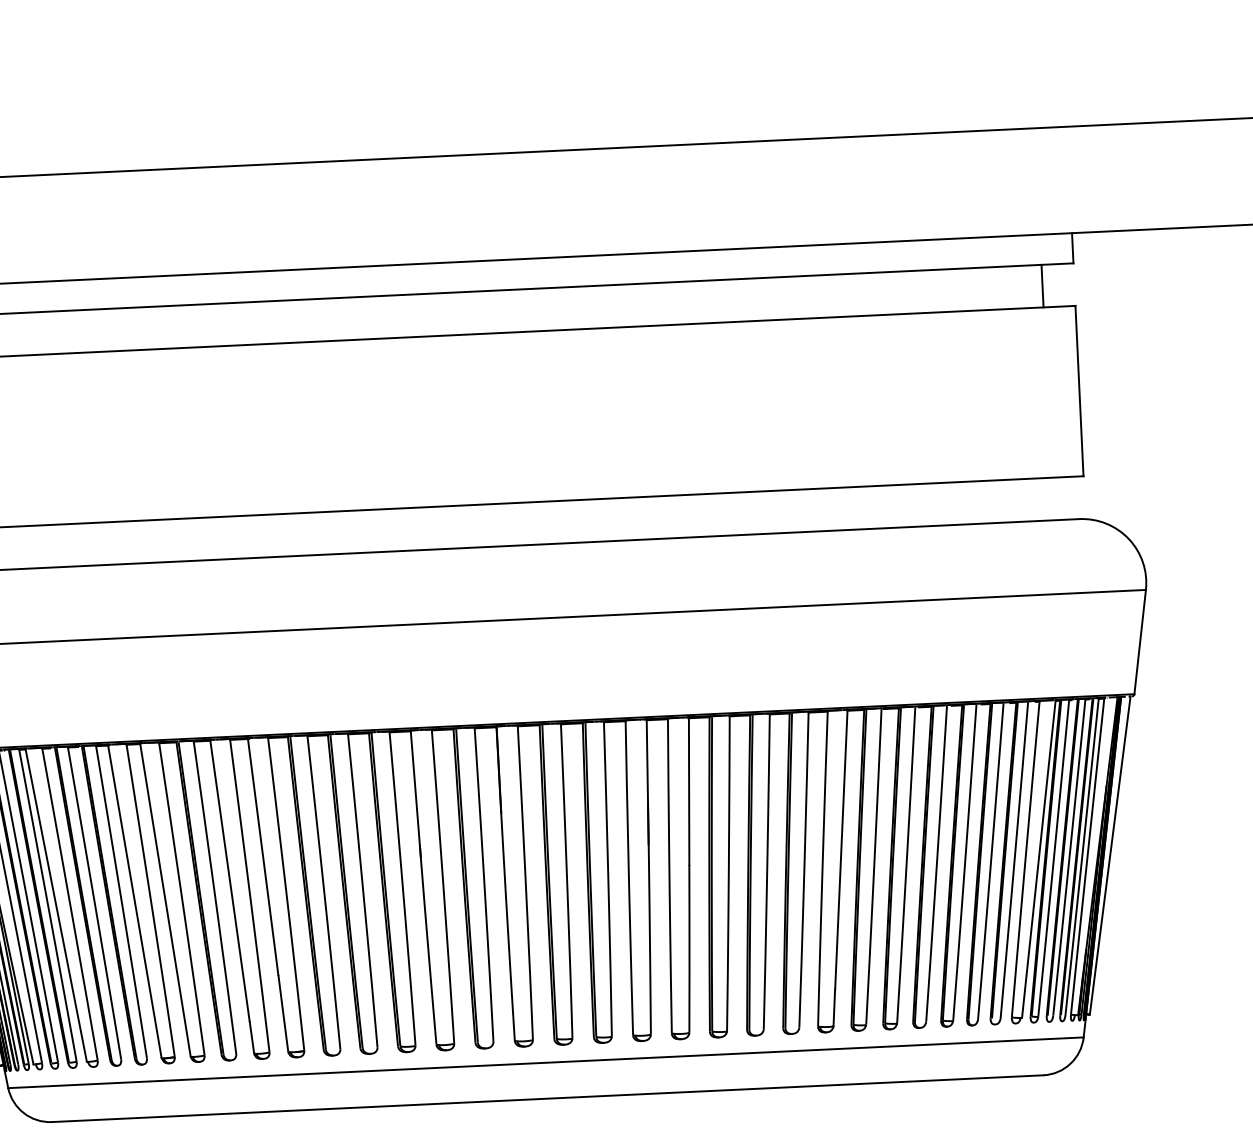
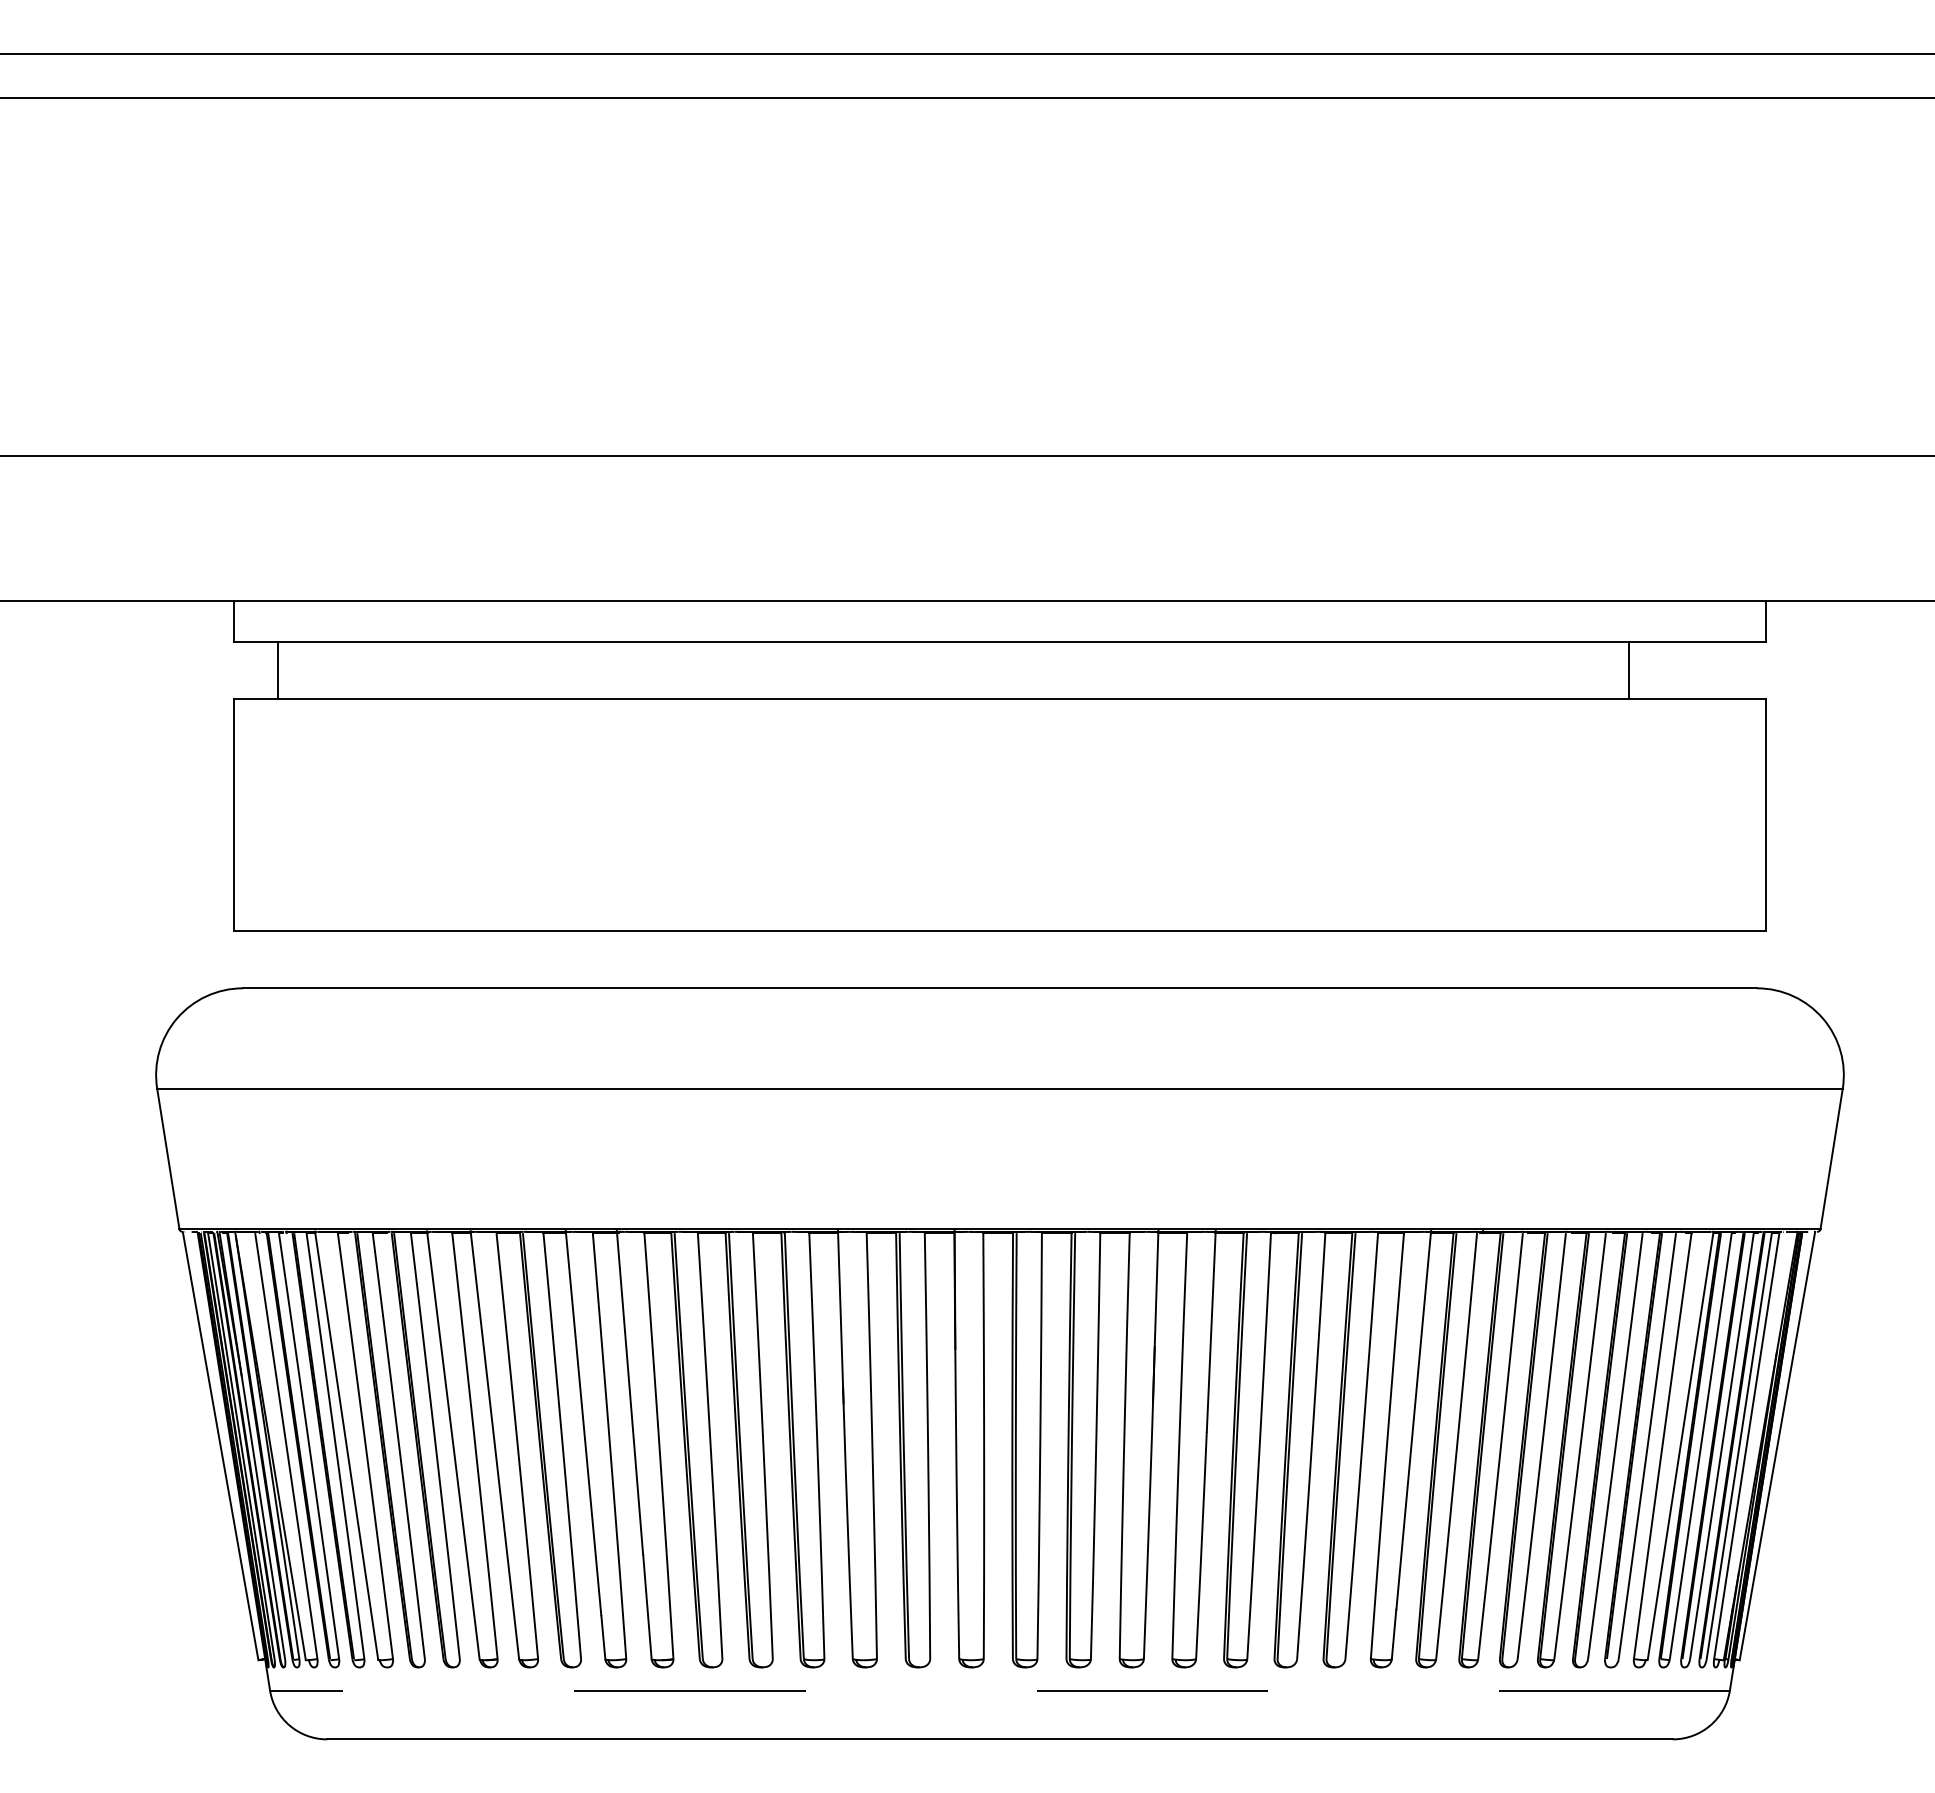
line: (1042, 286) -> (1629, 670), moved
line: (545, 1062) -> (999, 1690), solid -> dashed

